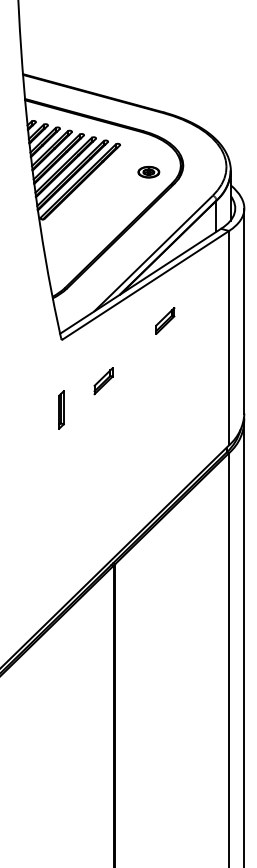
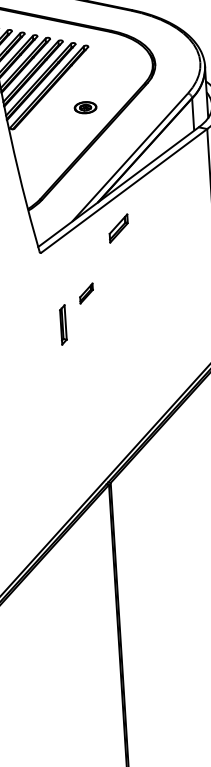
part: (148, 172) -> (85, 108), moved
part: (165, 320) -> (118, 228), moved
part: (103, 381) -> (86, 293), size x0.7
part: (61, 409) -> (63, 324), moved

